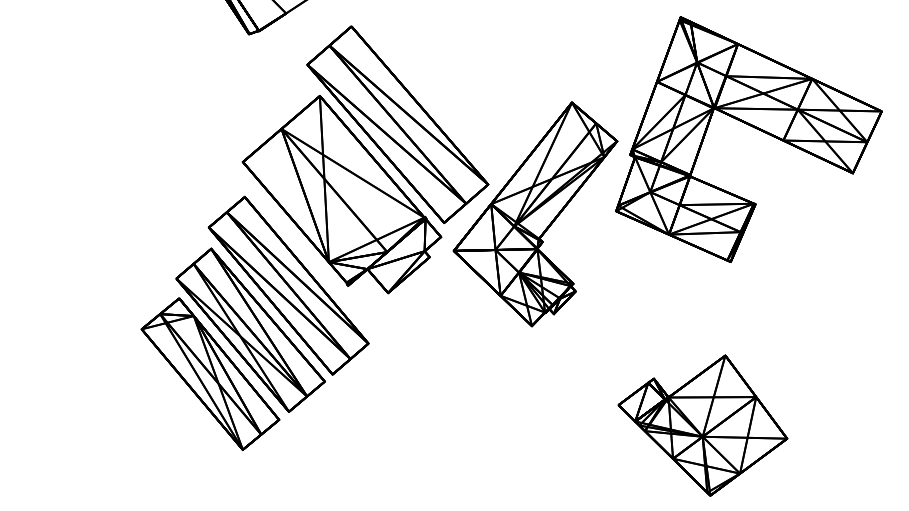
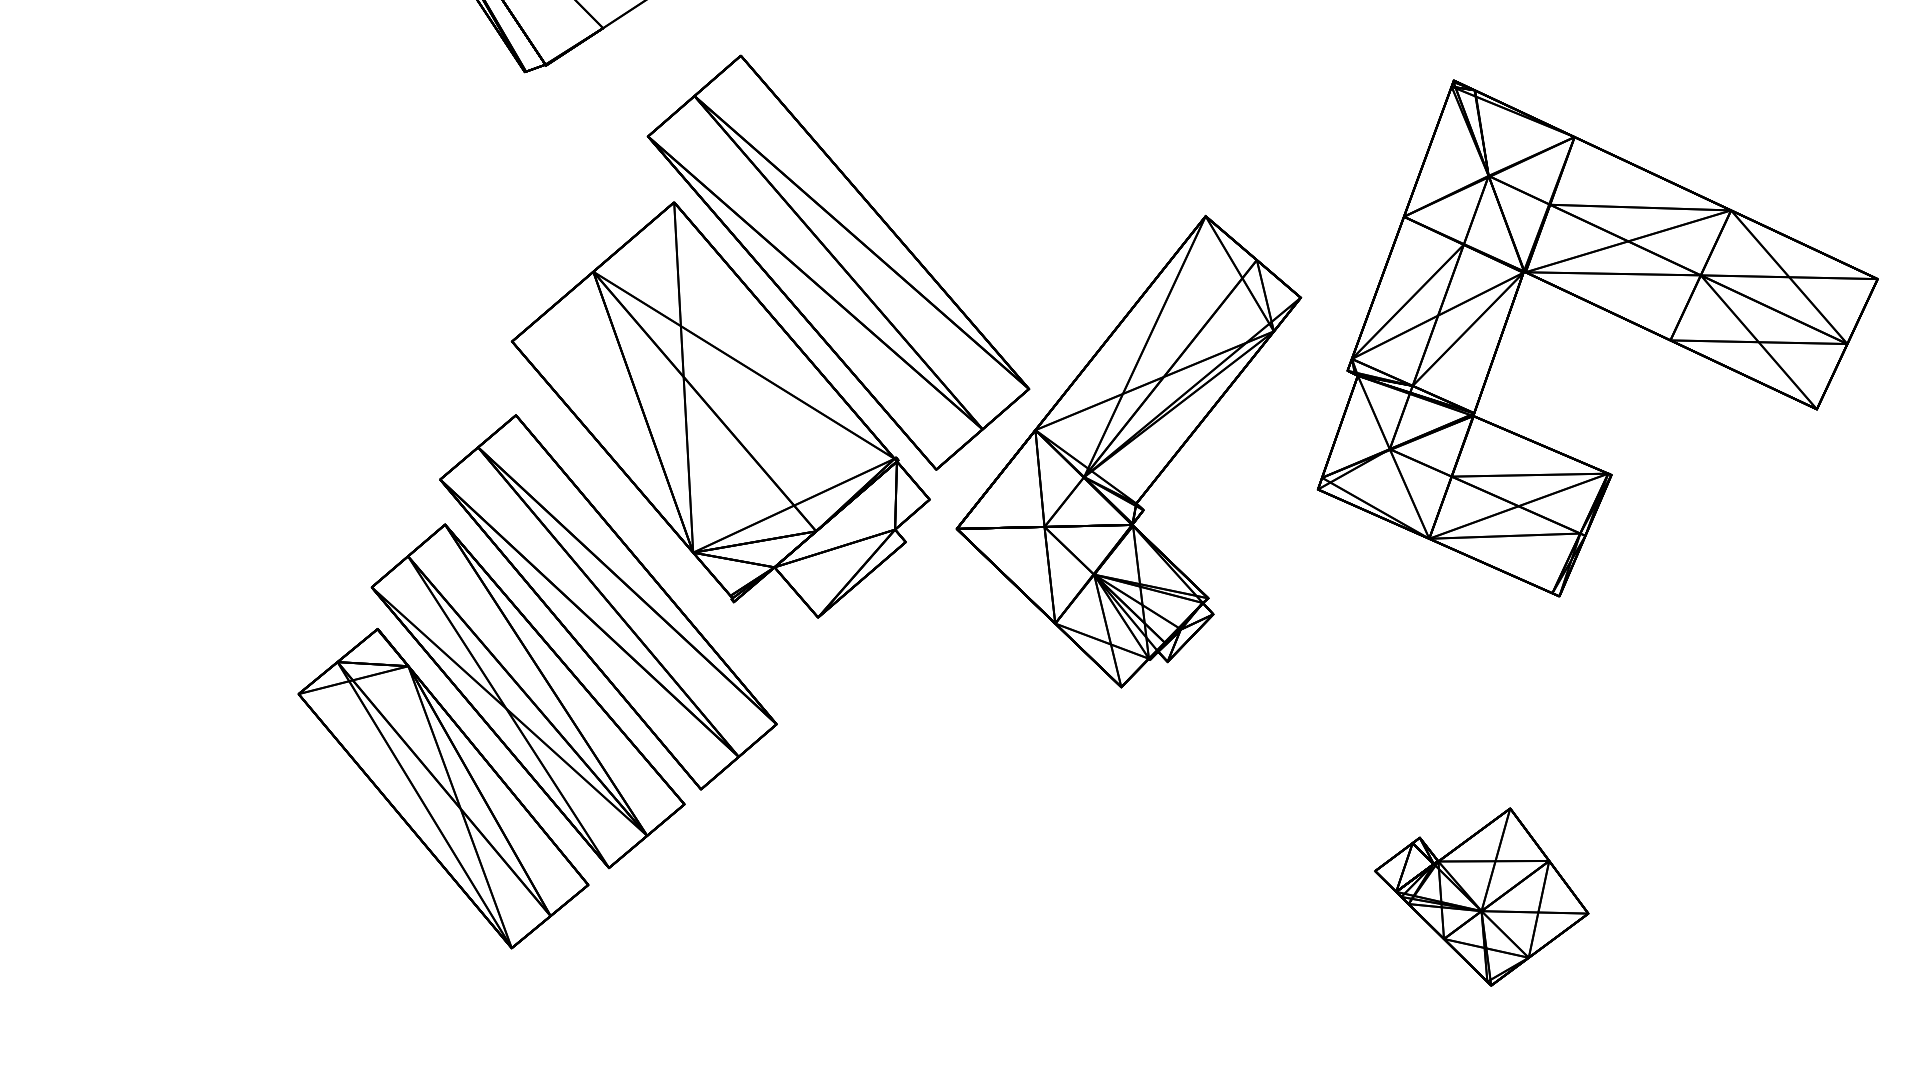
part: (754, 128) -> (1609, 315), moved
part: (702, 425) -> (1480, 896), size x0.6

